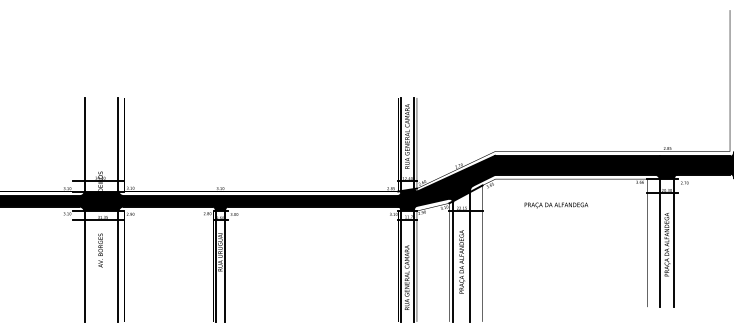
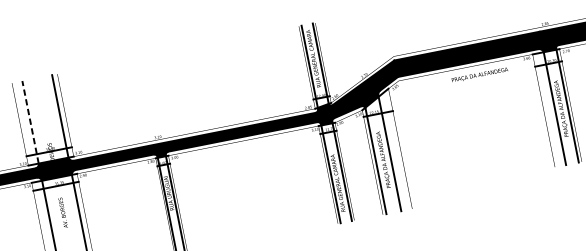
line: (84, 144) -> (30, 122), solid -> dashed
text: (555, 205) -> (479, 75), moved

